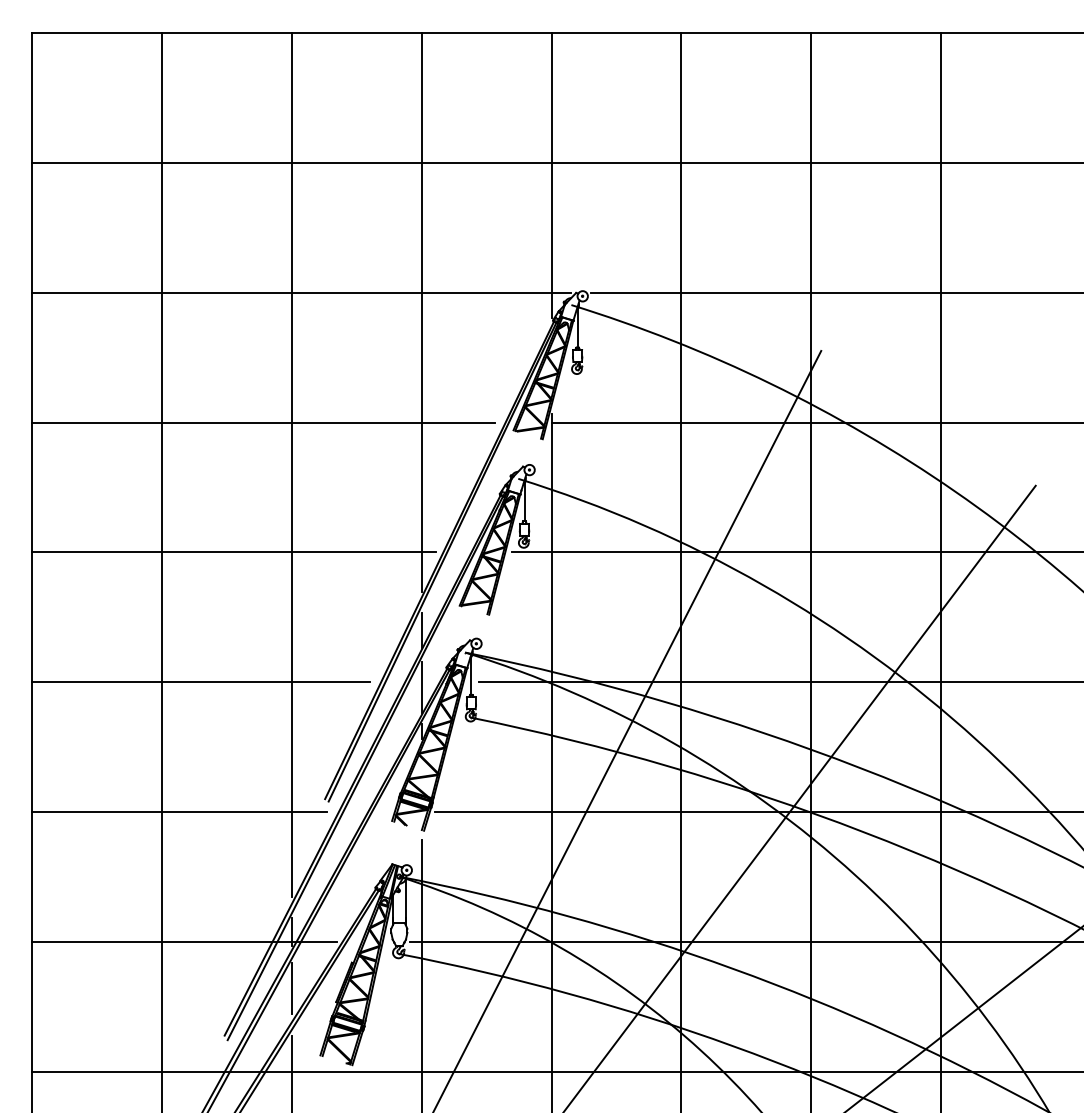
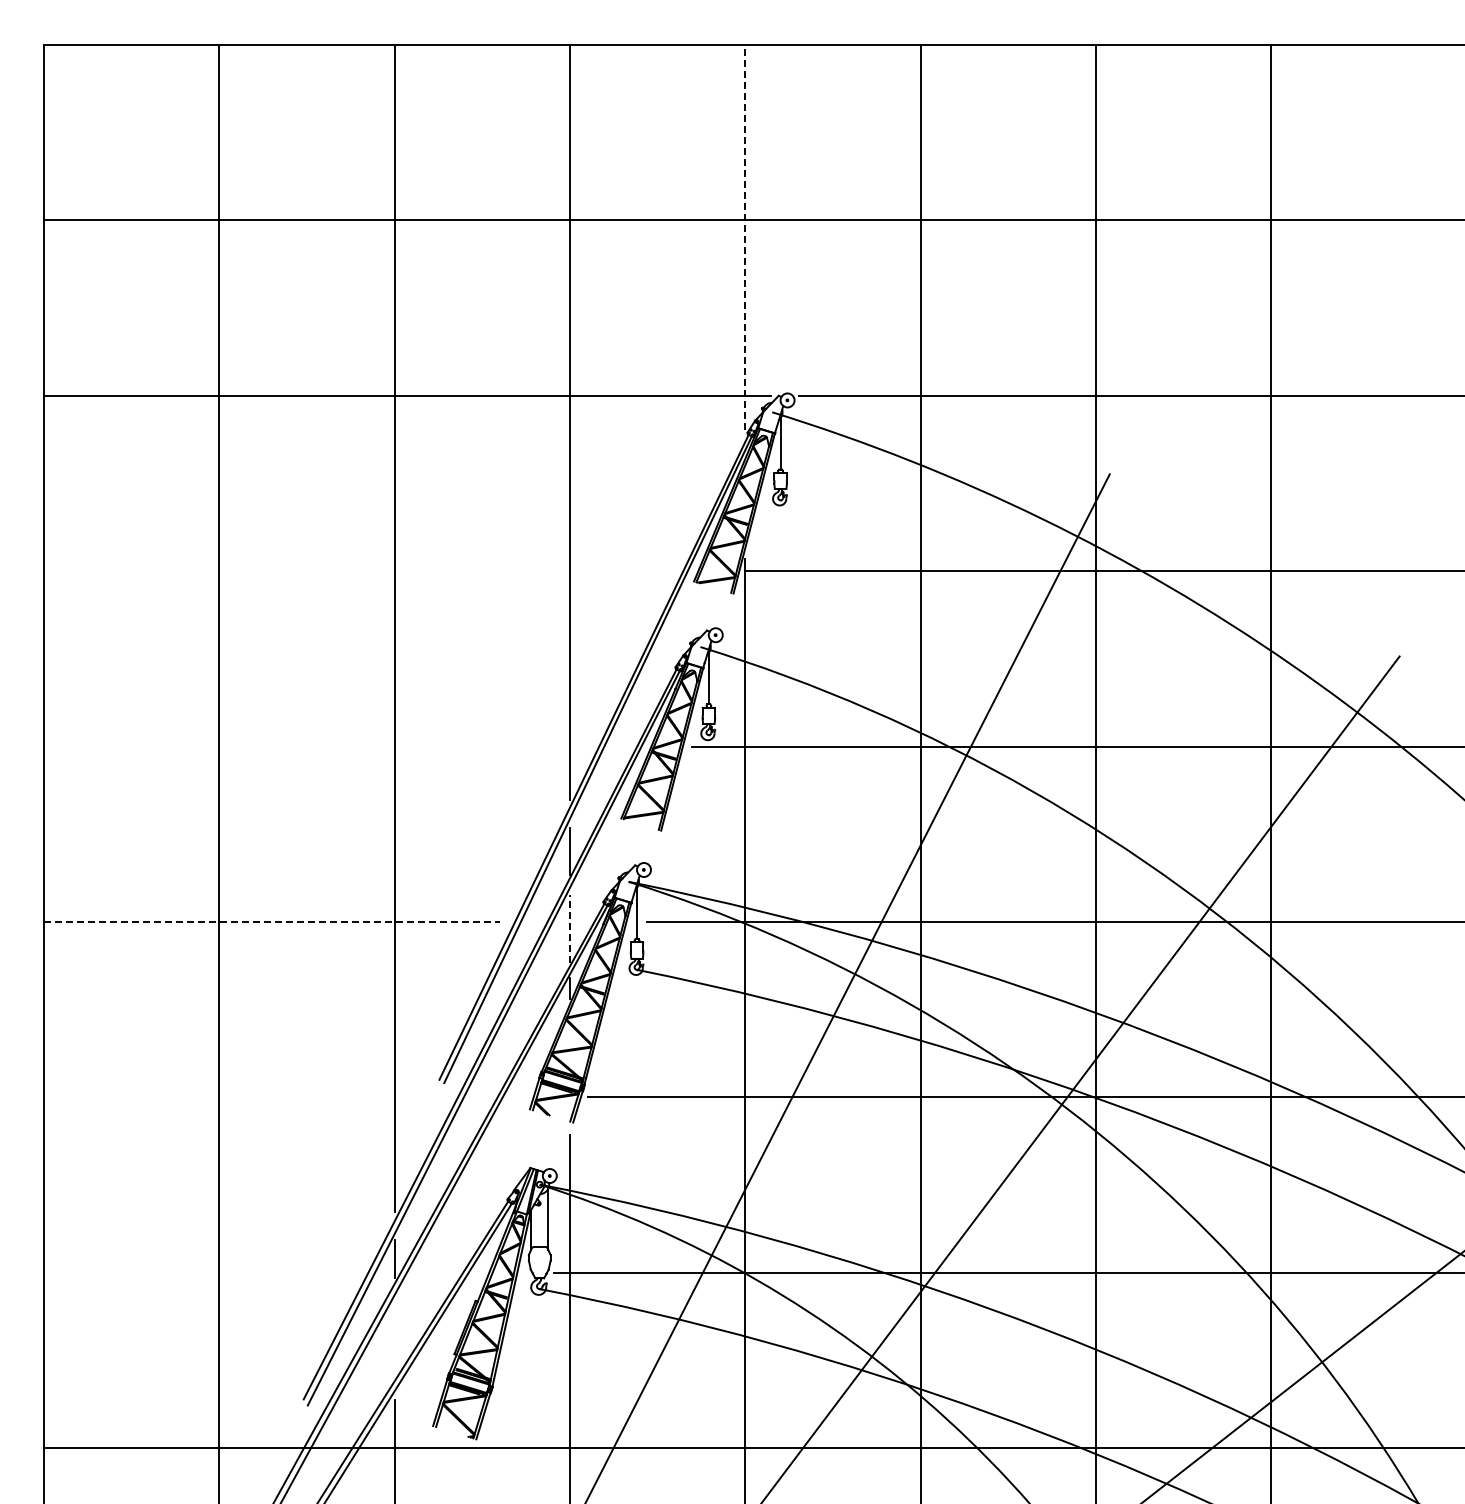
line: (551, 174) -> (745, 236), solid -> dashed
line: (262, 422) -> (355, 571), removed
line: (234, 552) -> (316, 746), removed
line: (200, 681) -> (271, 921), solid -> dashed
line: (422, 687) -> (570, 928), solid -> dashed
line: (179, 812) -> (242, 1097), removed
line: (184, 941) -> (249, 1272), removed
line: (291, 988) -> (394, 1335), removed

